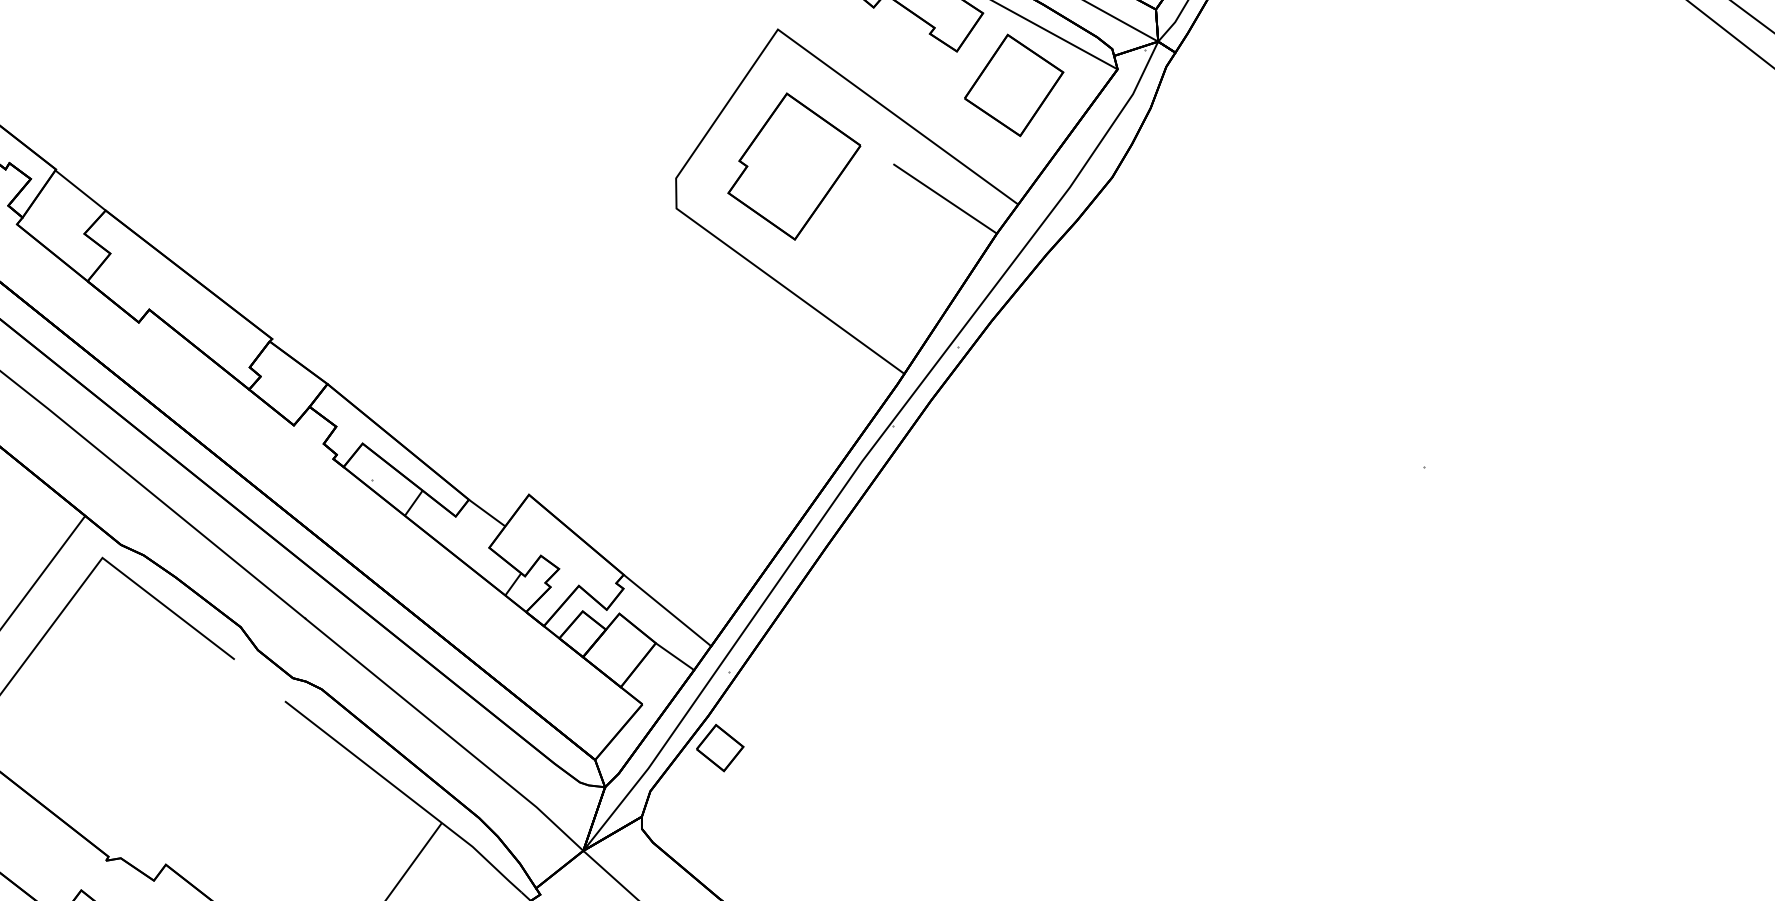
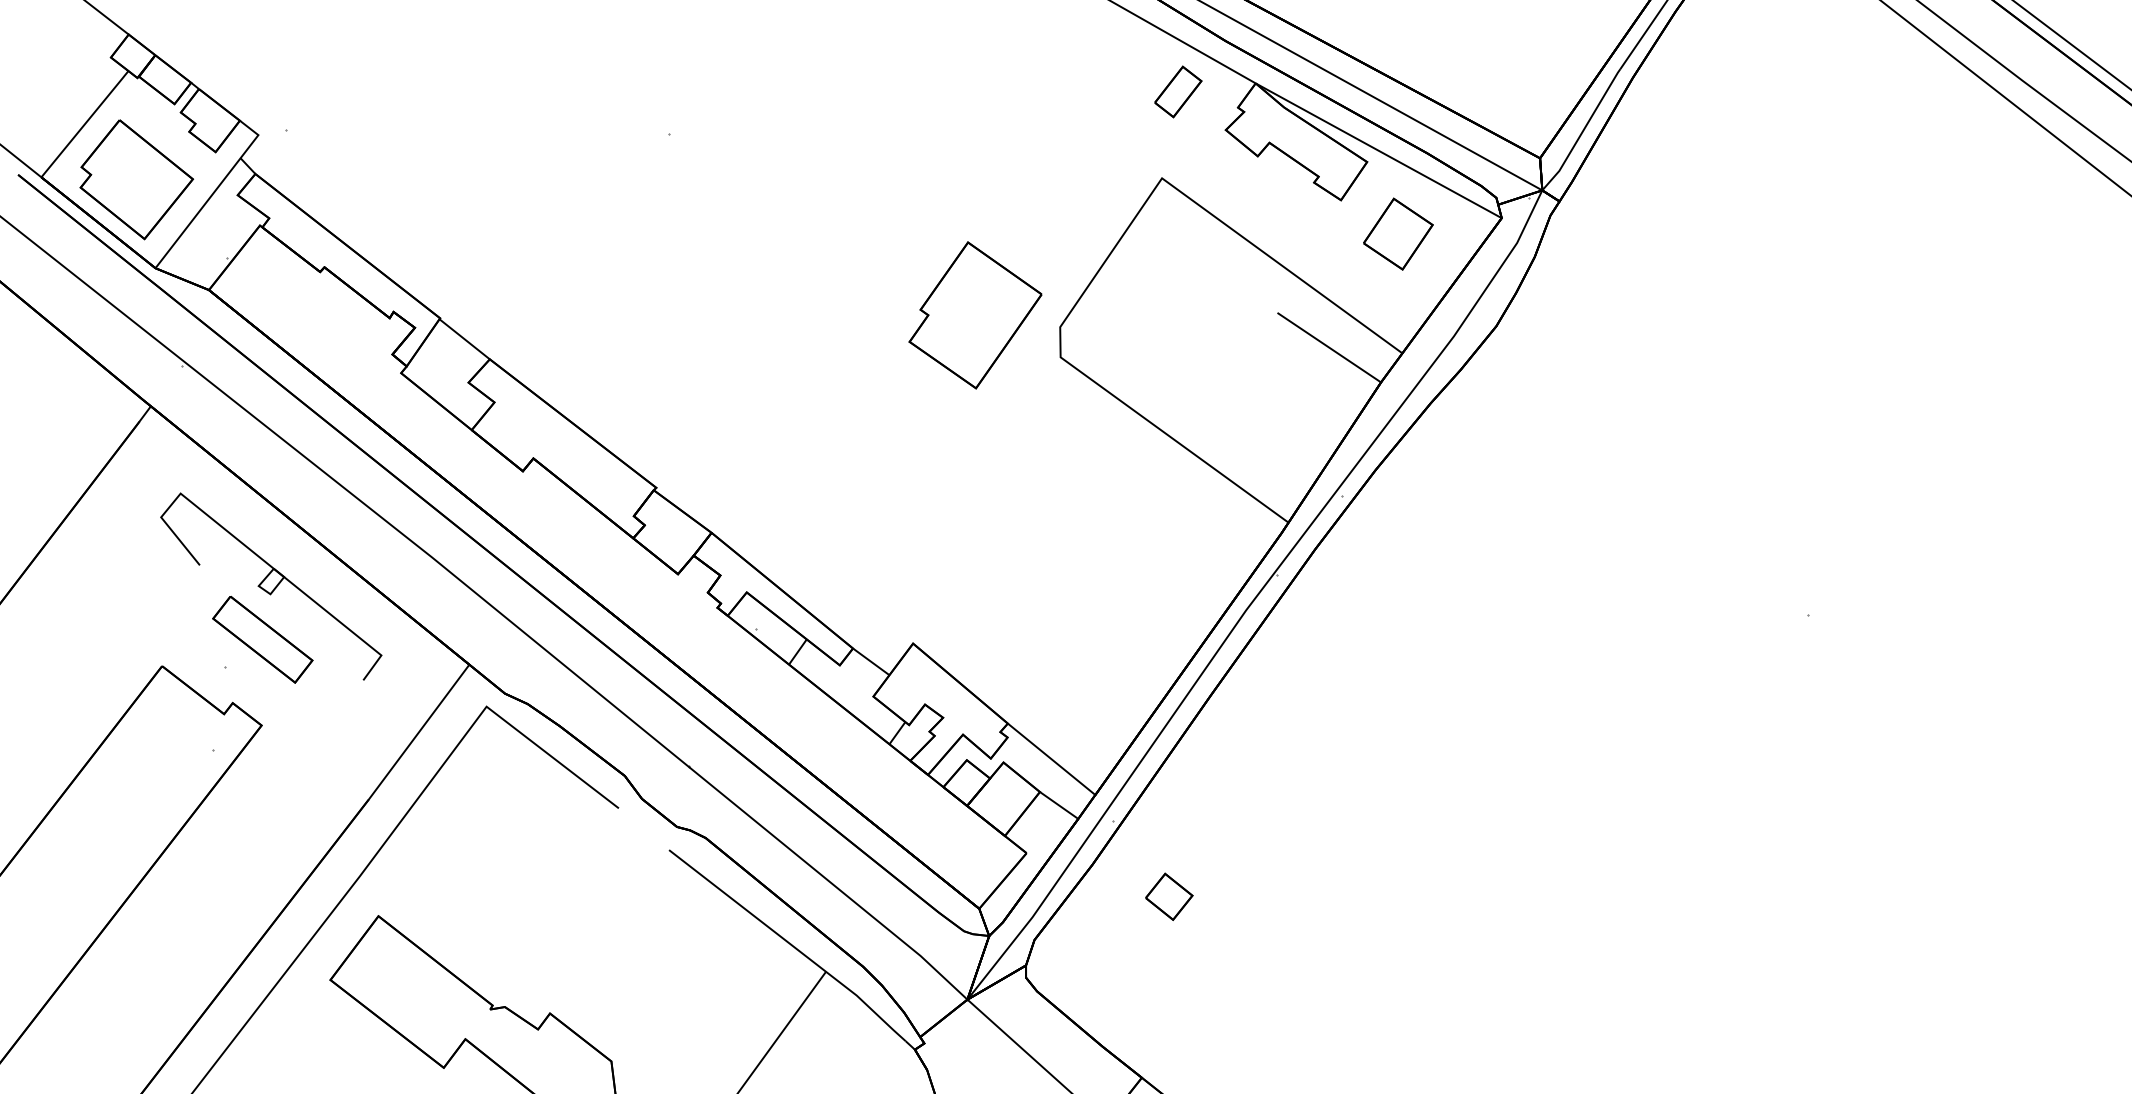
part: (1014, 84) -> (1398, 233), size x0.7
part: (794, 166) -> (975, 315), moved
part: (720, 747) -> (1169, 896), moved

